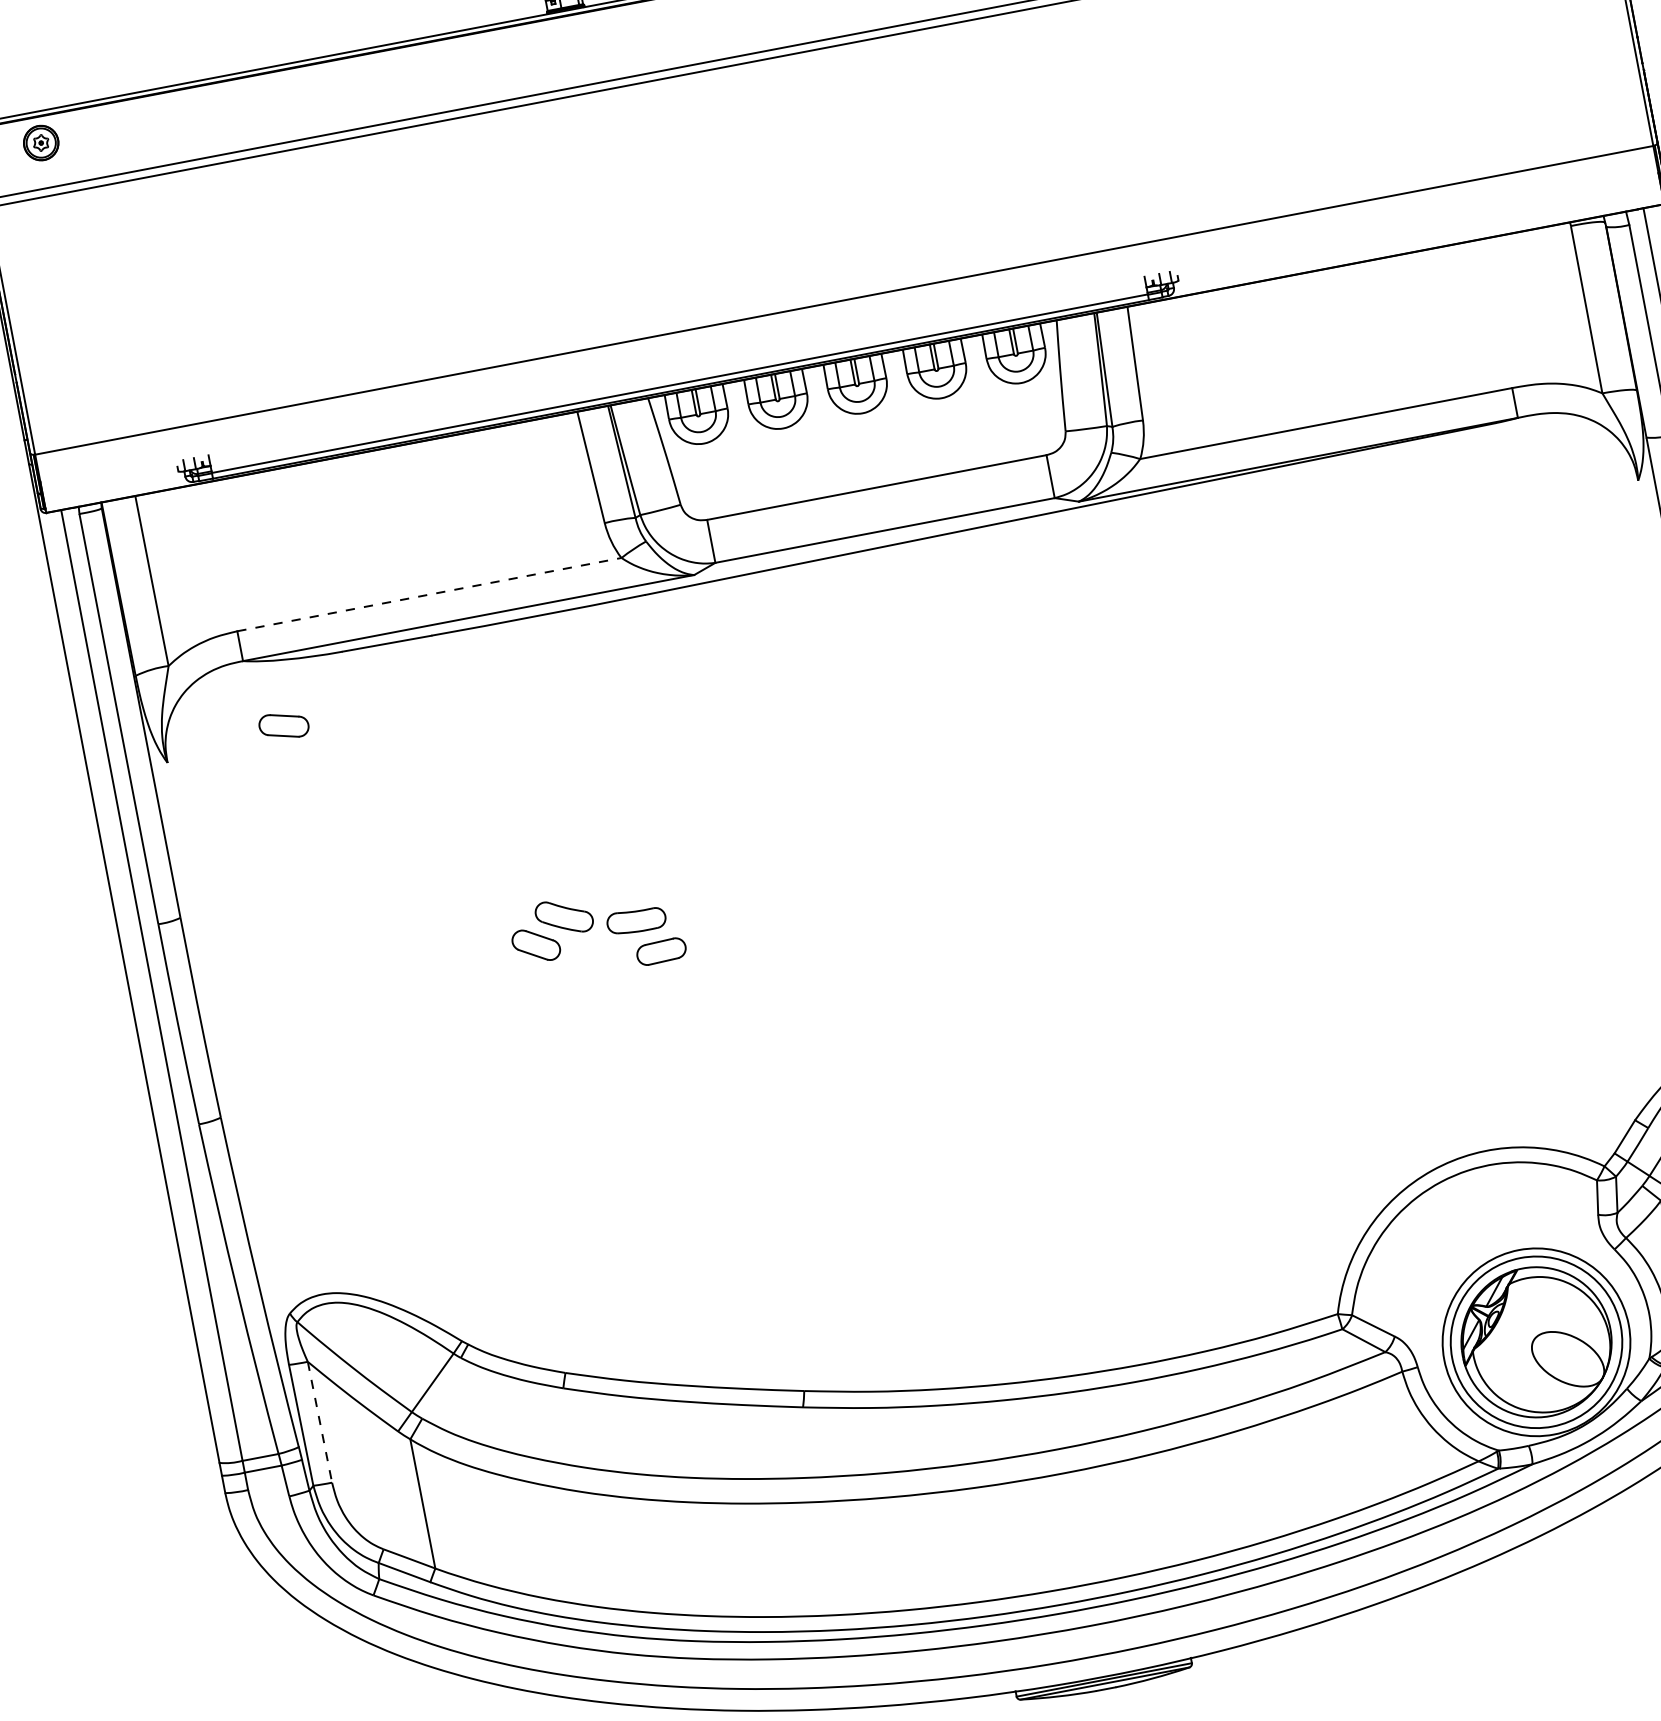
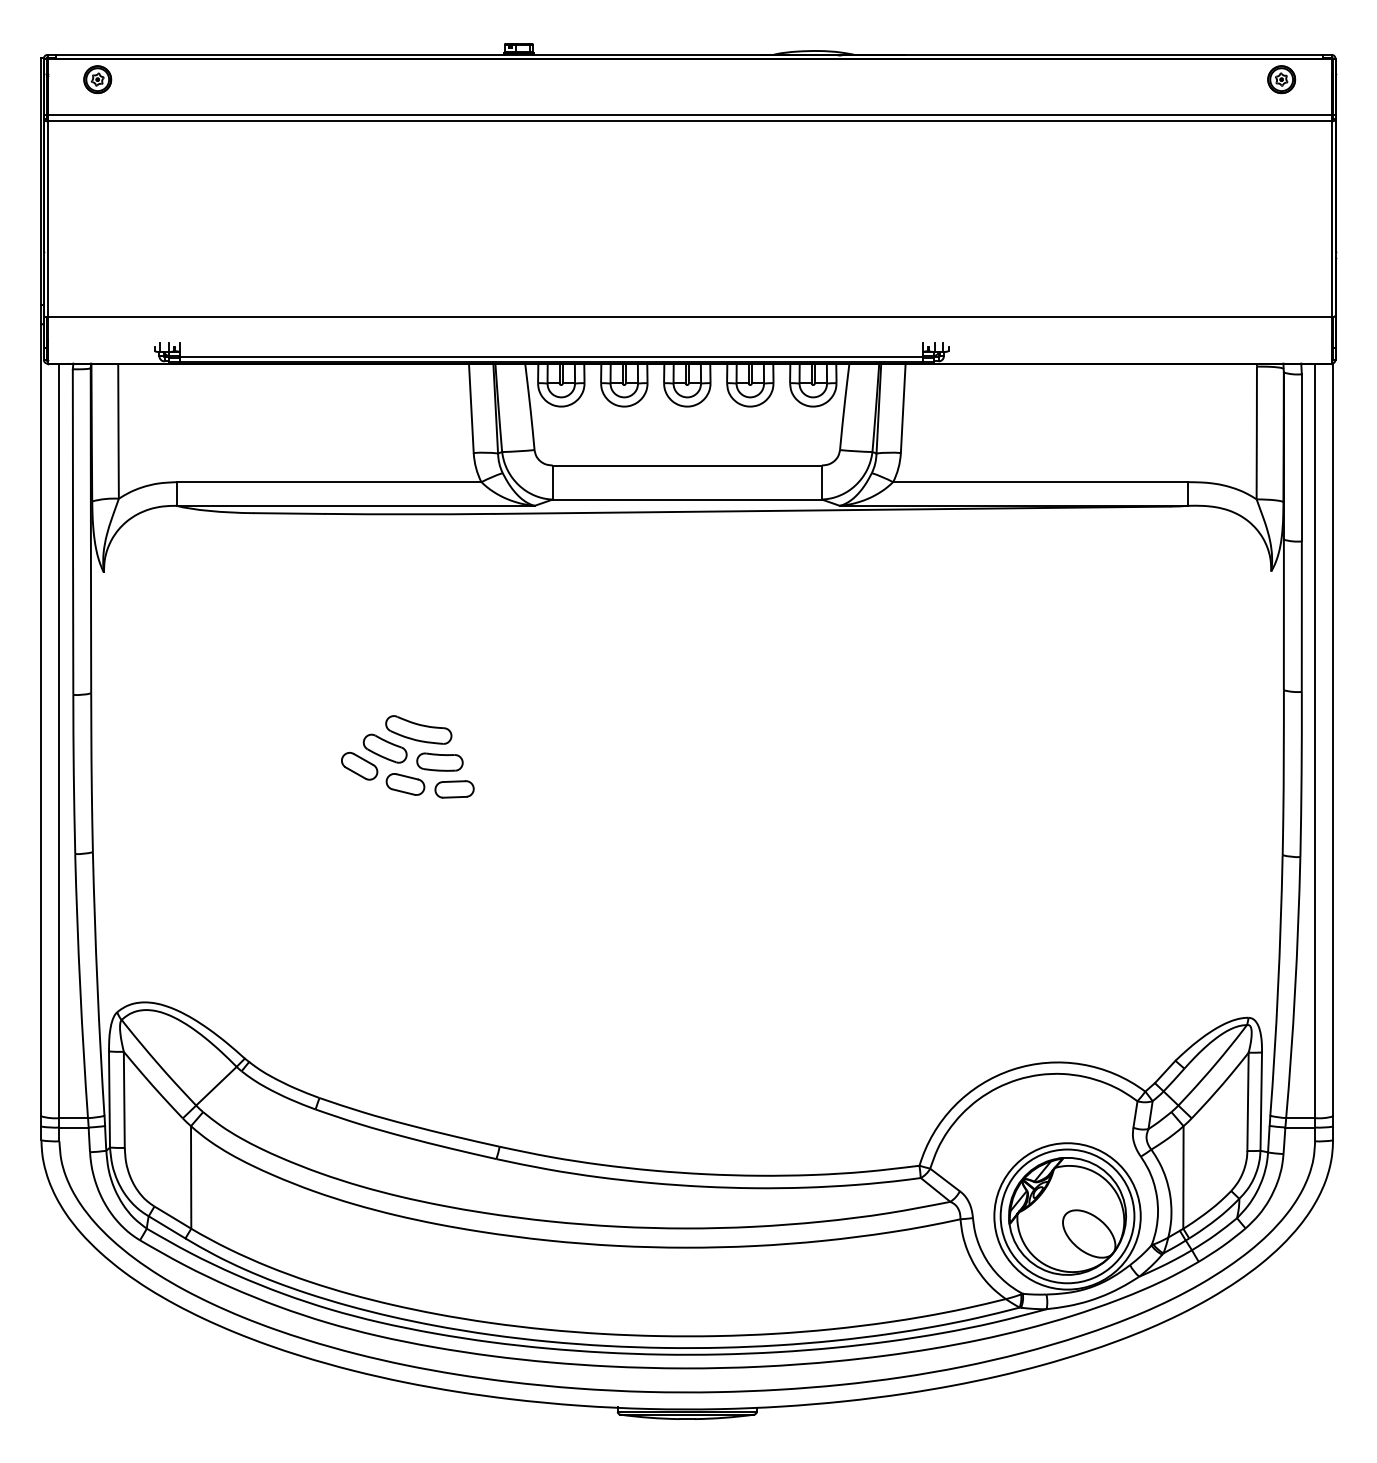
line: (430, 594) -> (329, 482), dashed -> solid
part: (284, 725) -> (405, 784), moved
part: (601, 884) -> (418, 729), added
line: (320, 1422) -> (124, 1100), dashed -> solid

